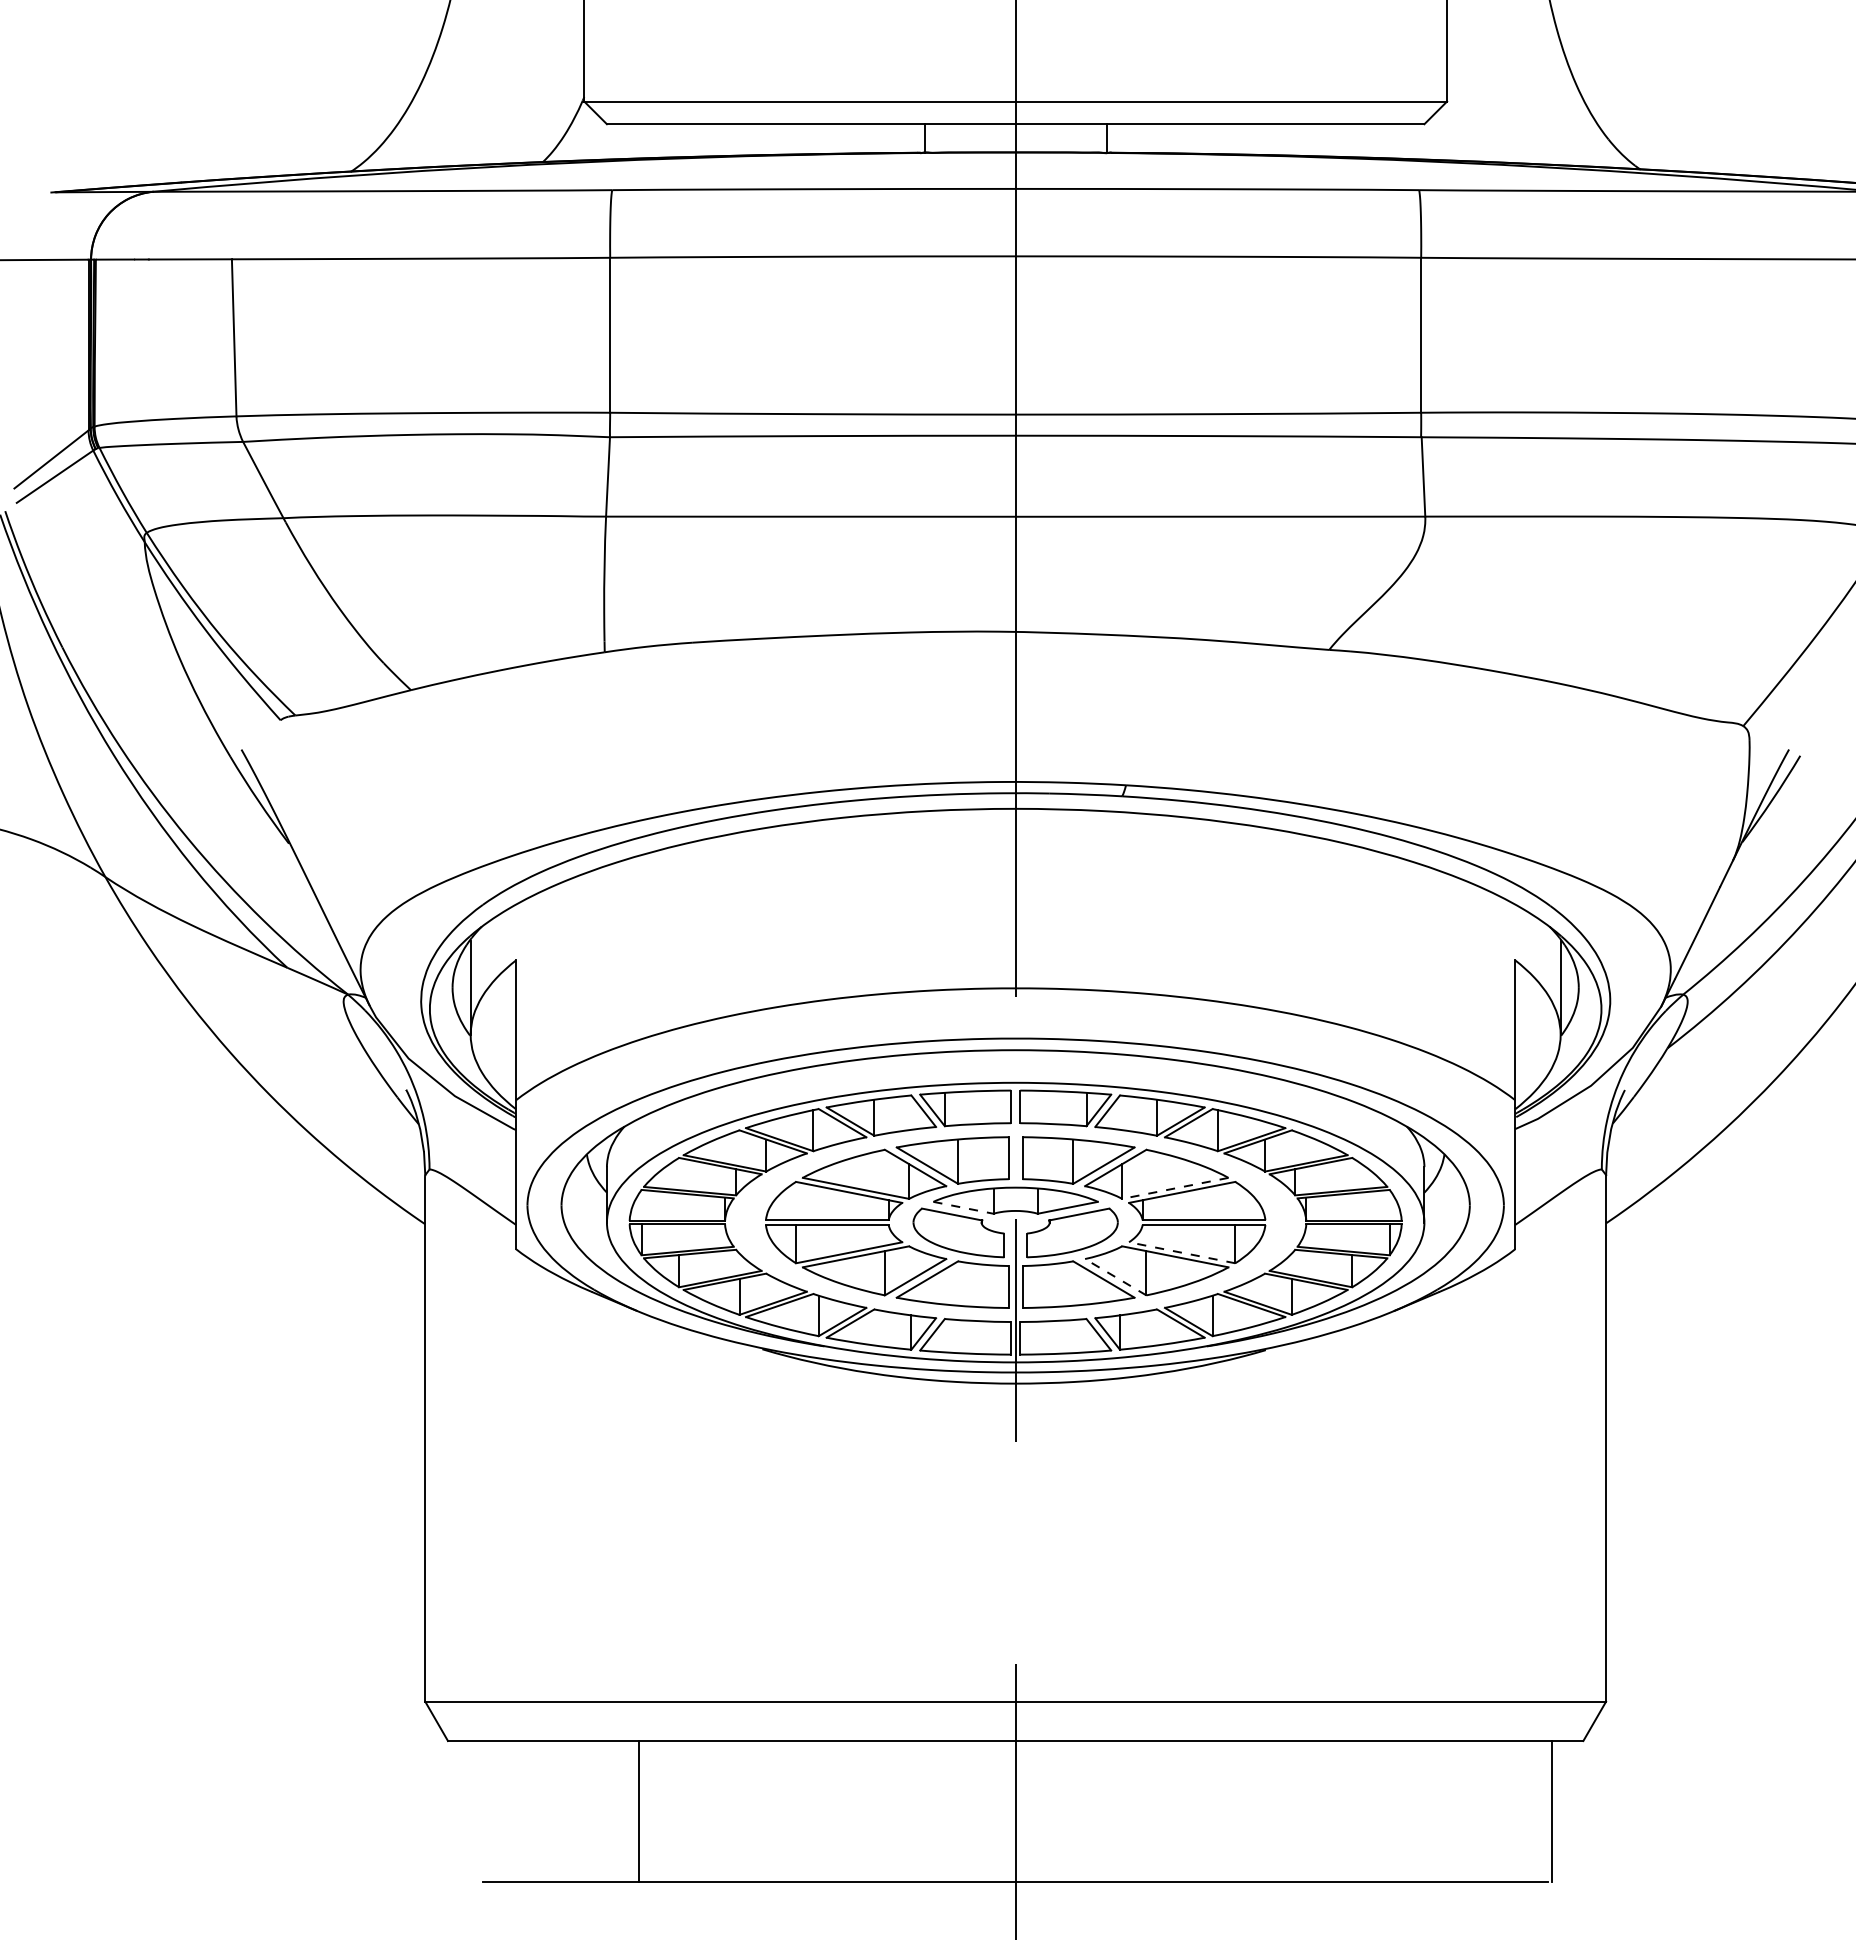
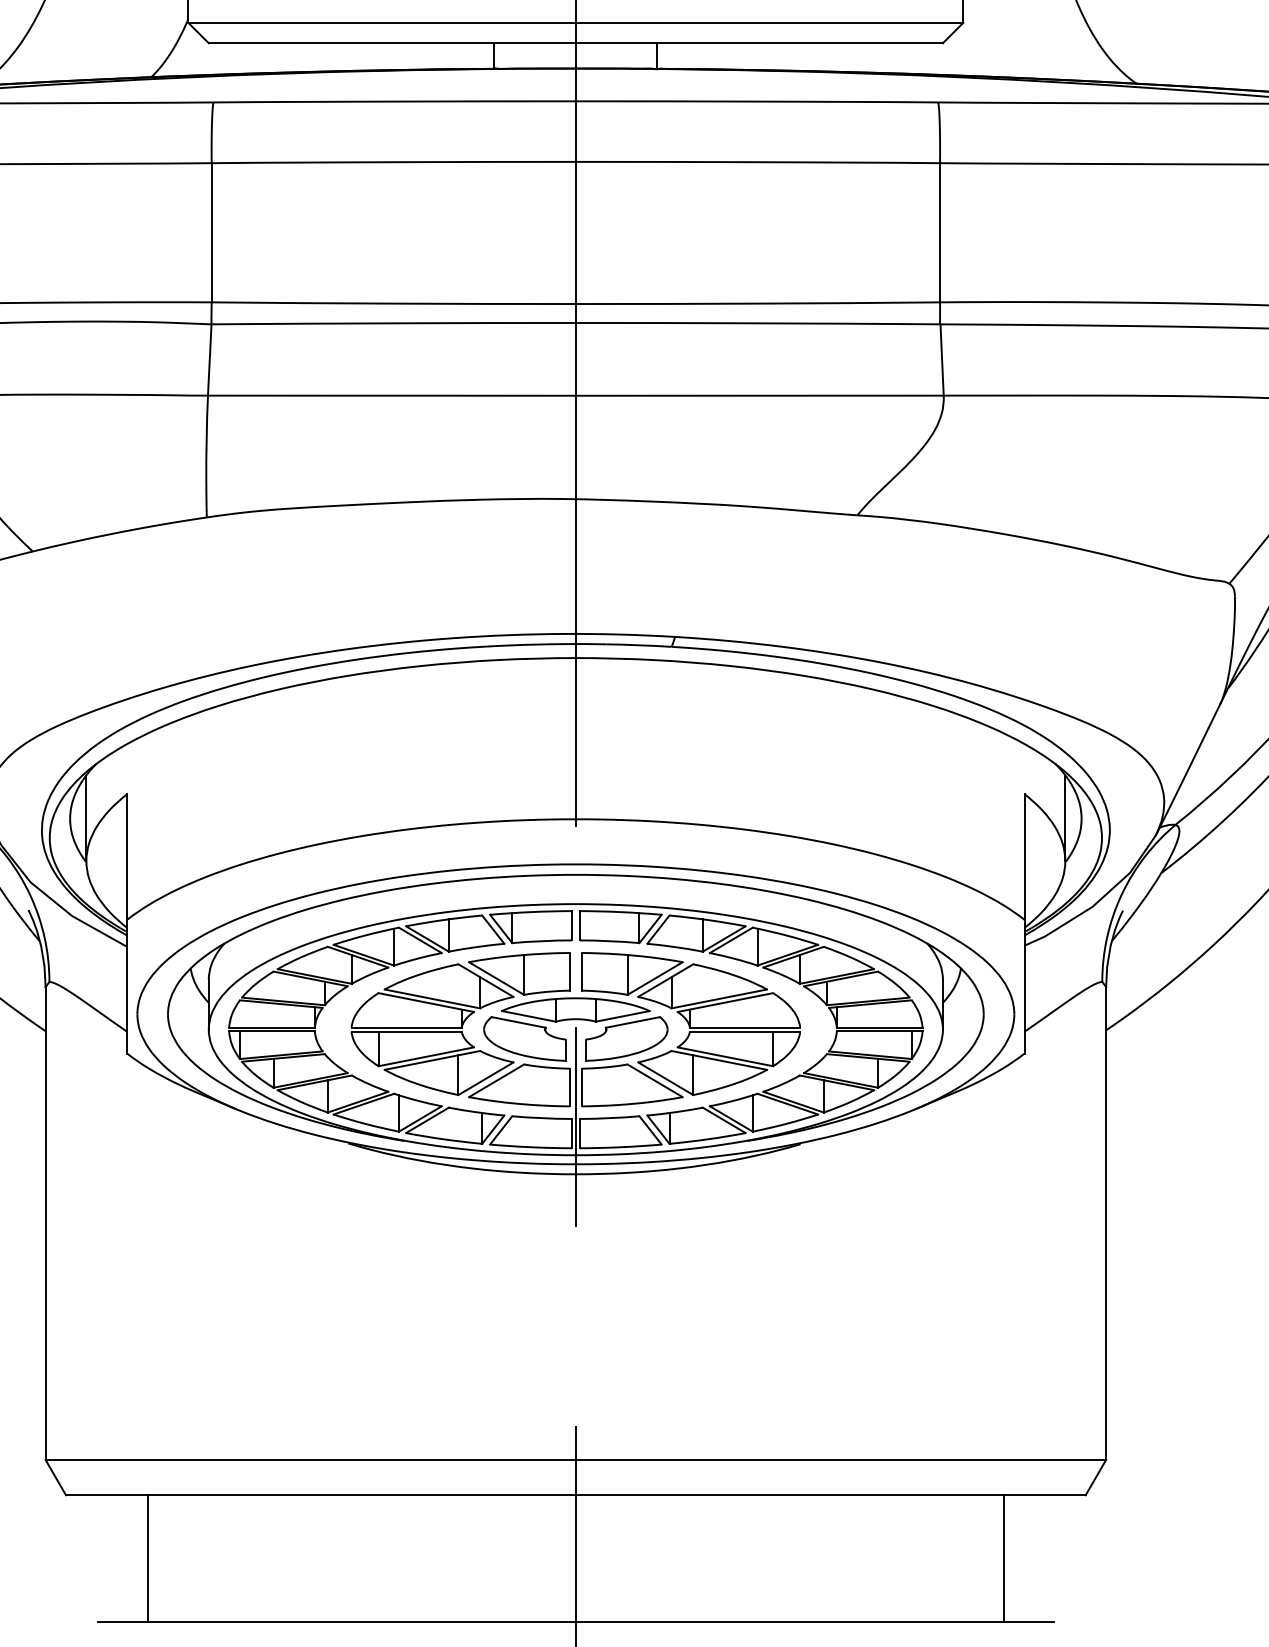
line: (1174, 1188) -> (718, 999), dashed -> solid
line: (963, 1207) -> (529, 1016), dashed -> solid
line: (1181, 1252) -> (724, 1056), dashed -> solid
line: (1115, 1277) -> (665, 1078), dashed -> solid
line: (638, 1811) -> (147, 1558), moved
line: (1551, 1811) -> (1004, 1558), moved

